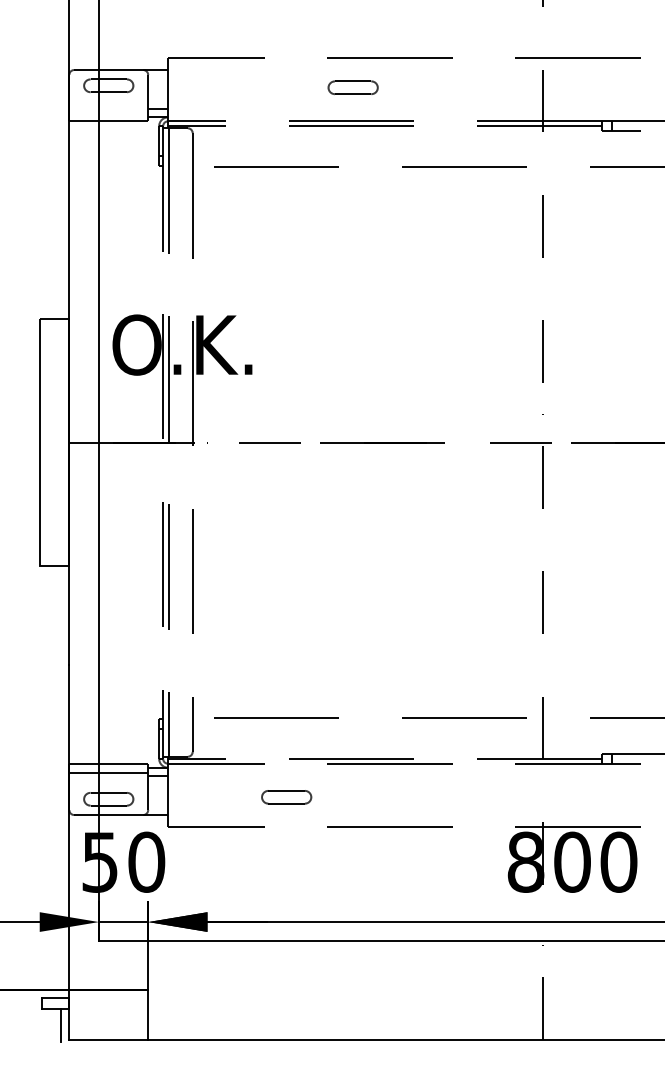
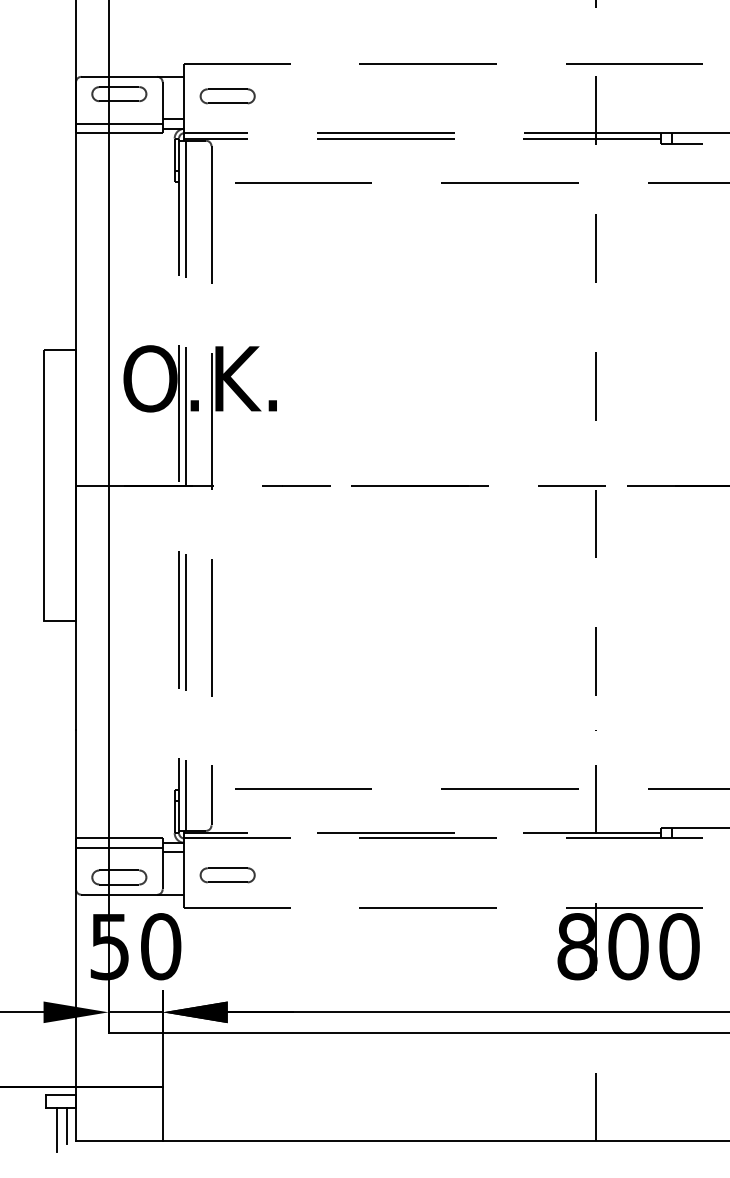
part: (352, 87) -> (227, 96), moved
line: (108, 112) -> (119, 123), added
part: (286, 797) -> (227, 875), moved
line: (51, 1029) -> (56, 1130), added

